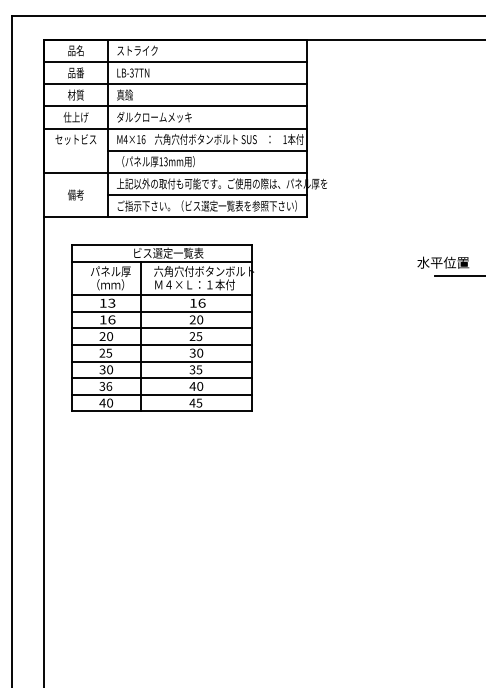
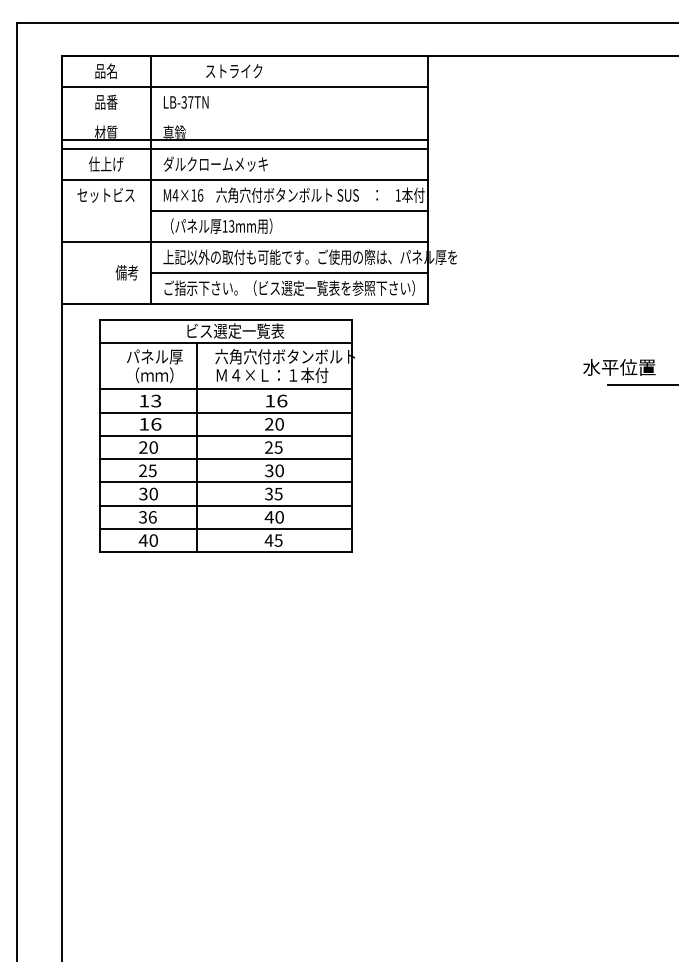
text: (137, 50) -> (234, 71), moved
line: (175, 83) -> (244, 139), moved
text: (75, 194) -> (126, 272), moved
part: (162, 327) -> (227, 435), moved

